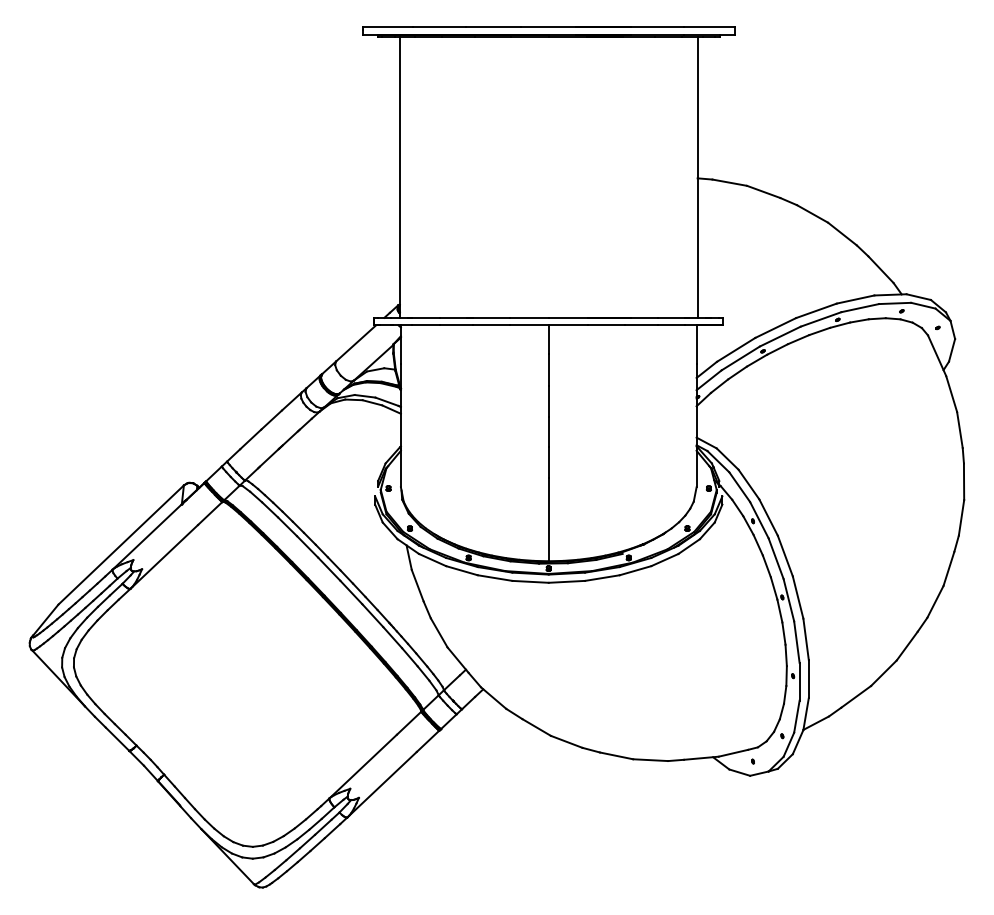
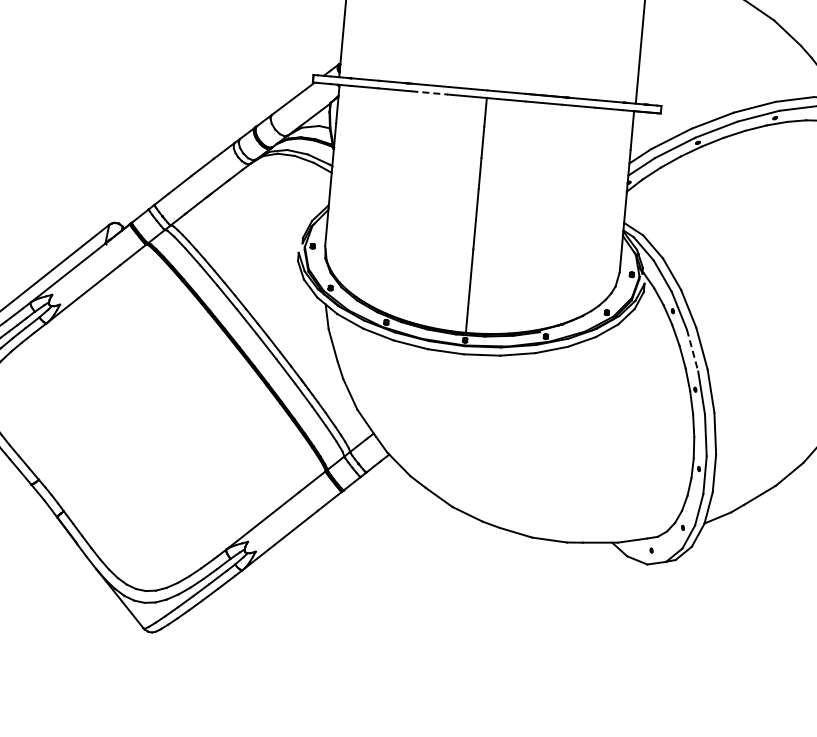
line: (491, 325) -> (429, 92), solid -> dashed
line: (776, 558) -> (692, 350), solid -> dashed

